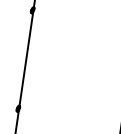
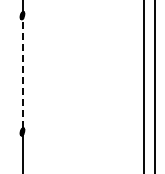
line: (26, 58) -> (23, 72), solid -> dashed

